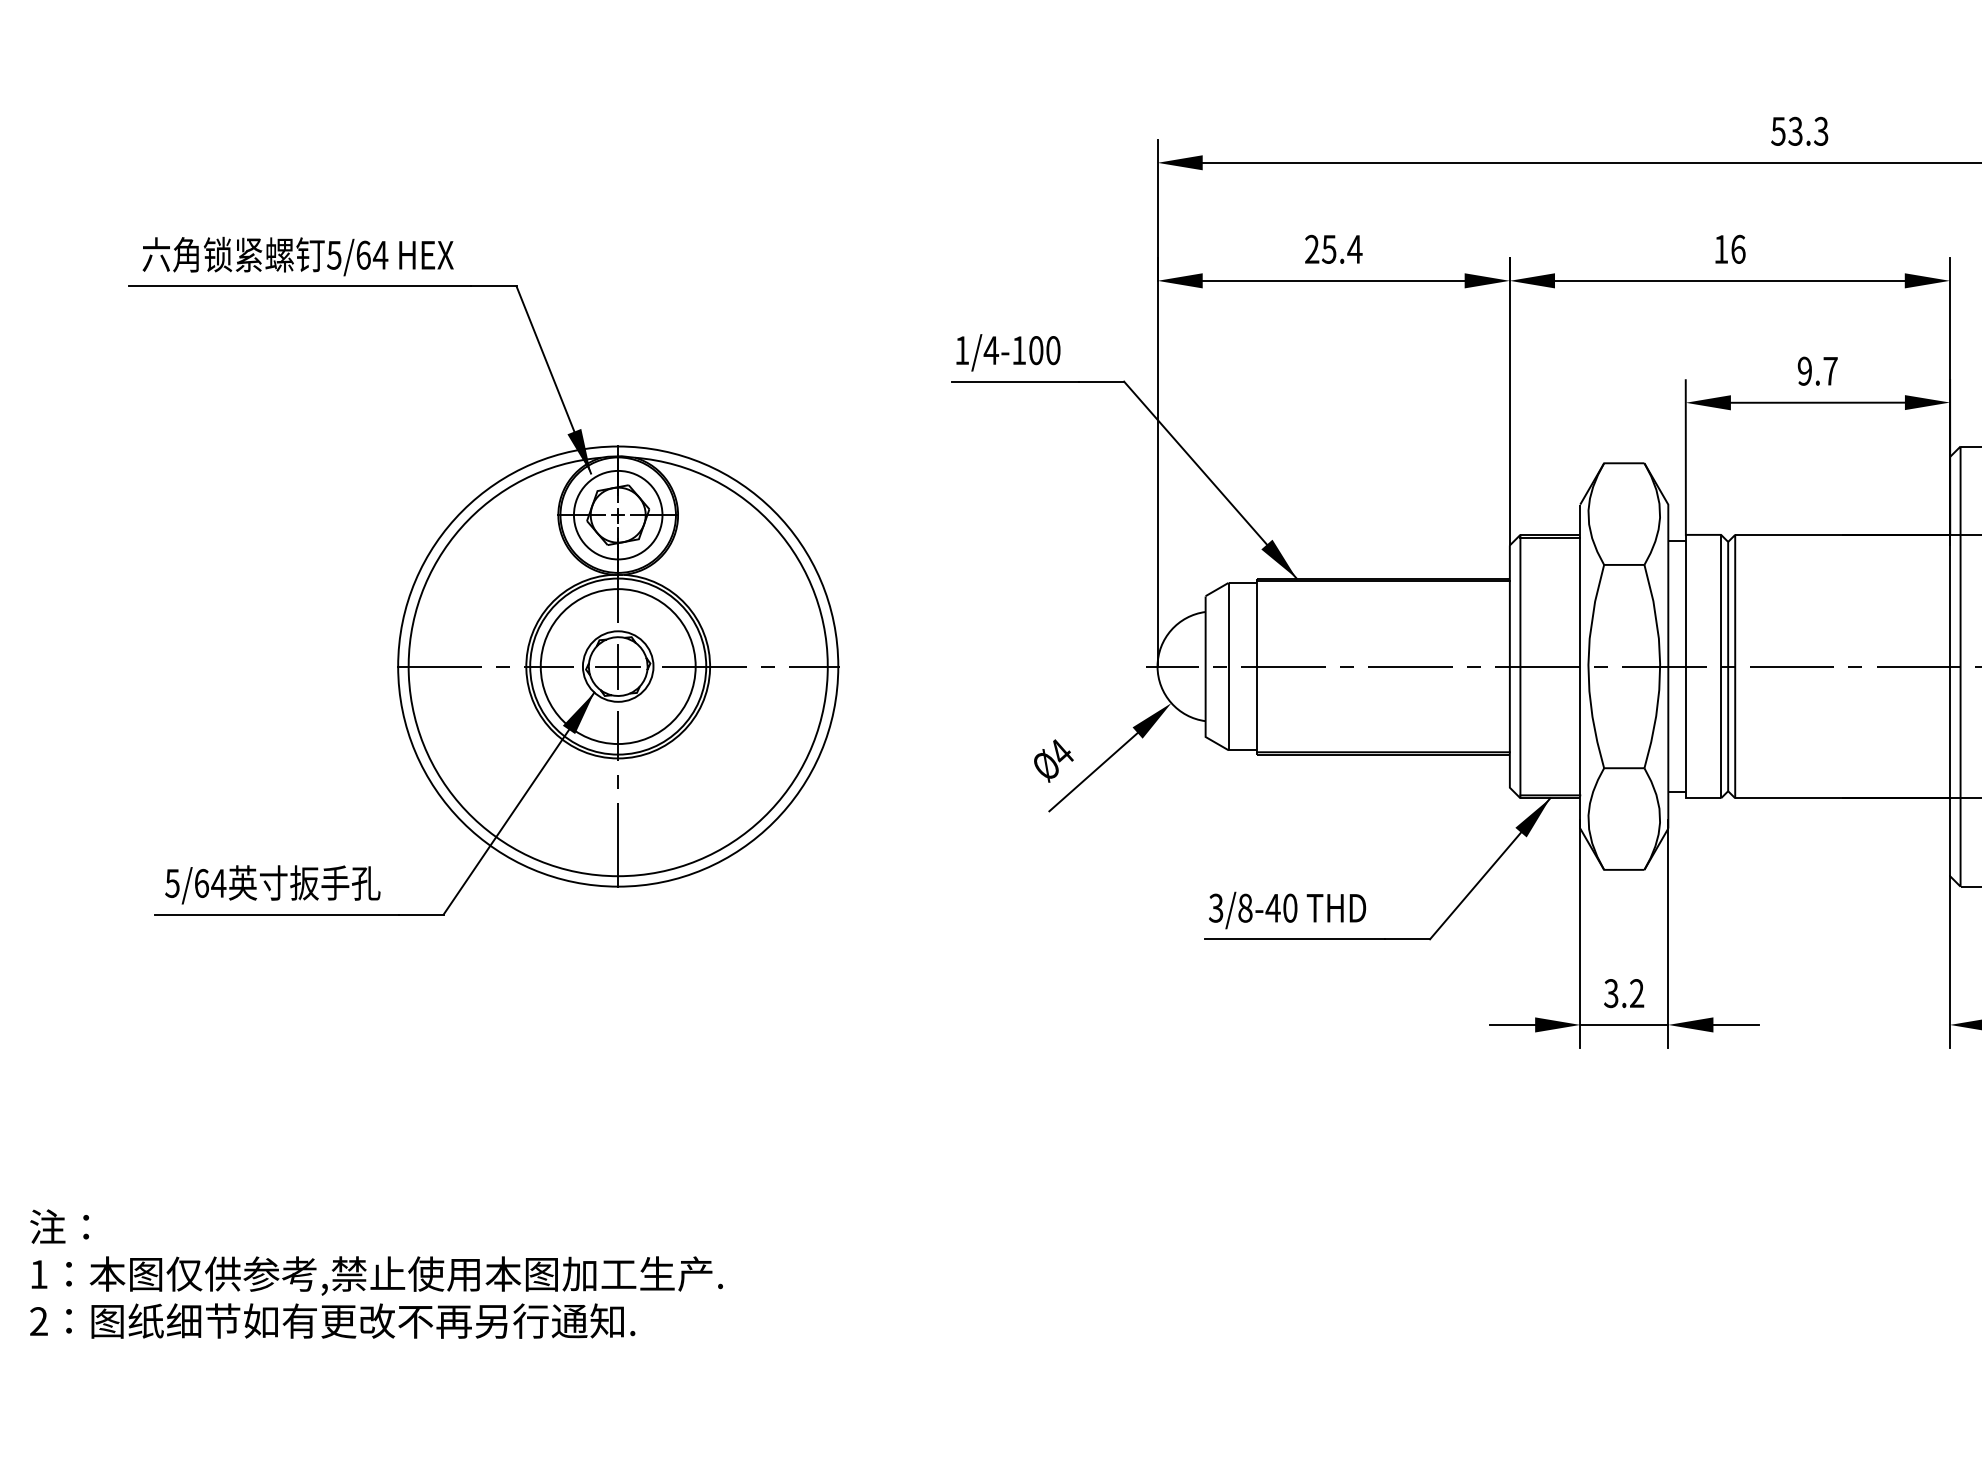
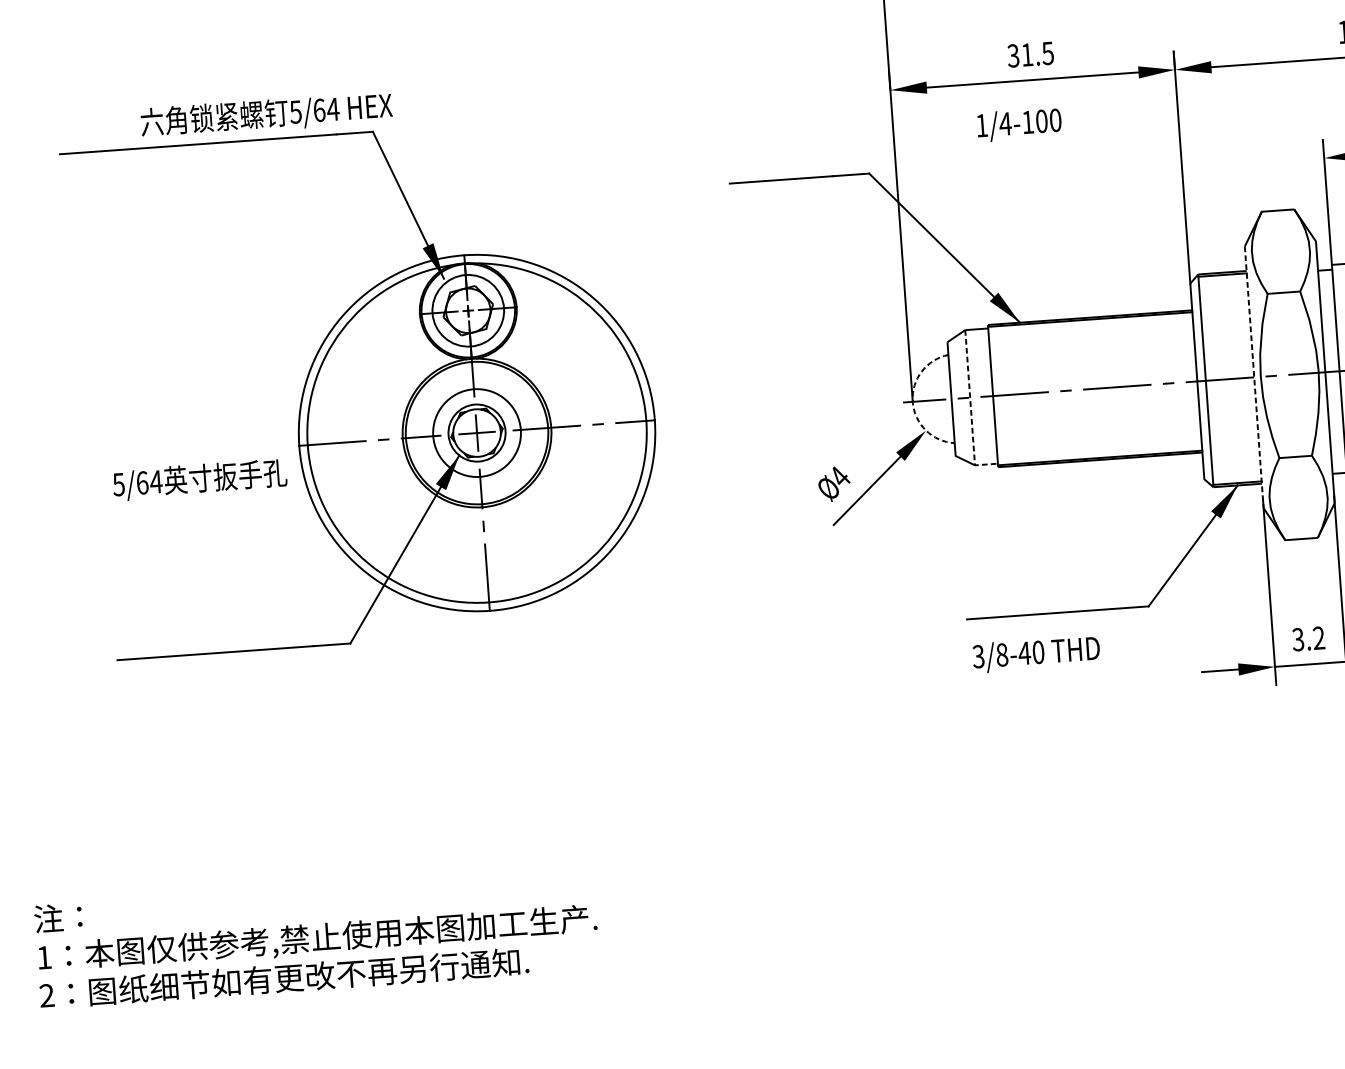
text: (1333, 249) -> (1030, 54), 25.4 -> 31.5
text: (297, 256) -> (266, 115), moved
text: (1008, 352) -> (1019, 124), moved
circle: (617, 666) -> (476, 433), size x0.7
arc: (1157, 666) -> (912, 401), solid -> dashed
line: (1580, 666) -> (1254, 377), solid -> dashed
line: (1228, 681) -> (970, 409), solid -> dashed
text: (272, 884) -> (199, 479), moved
text: (1287, 910) -> (1036, 654), moved

